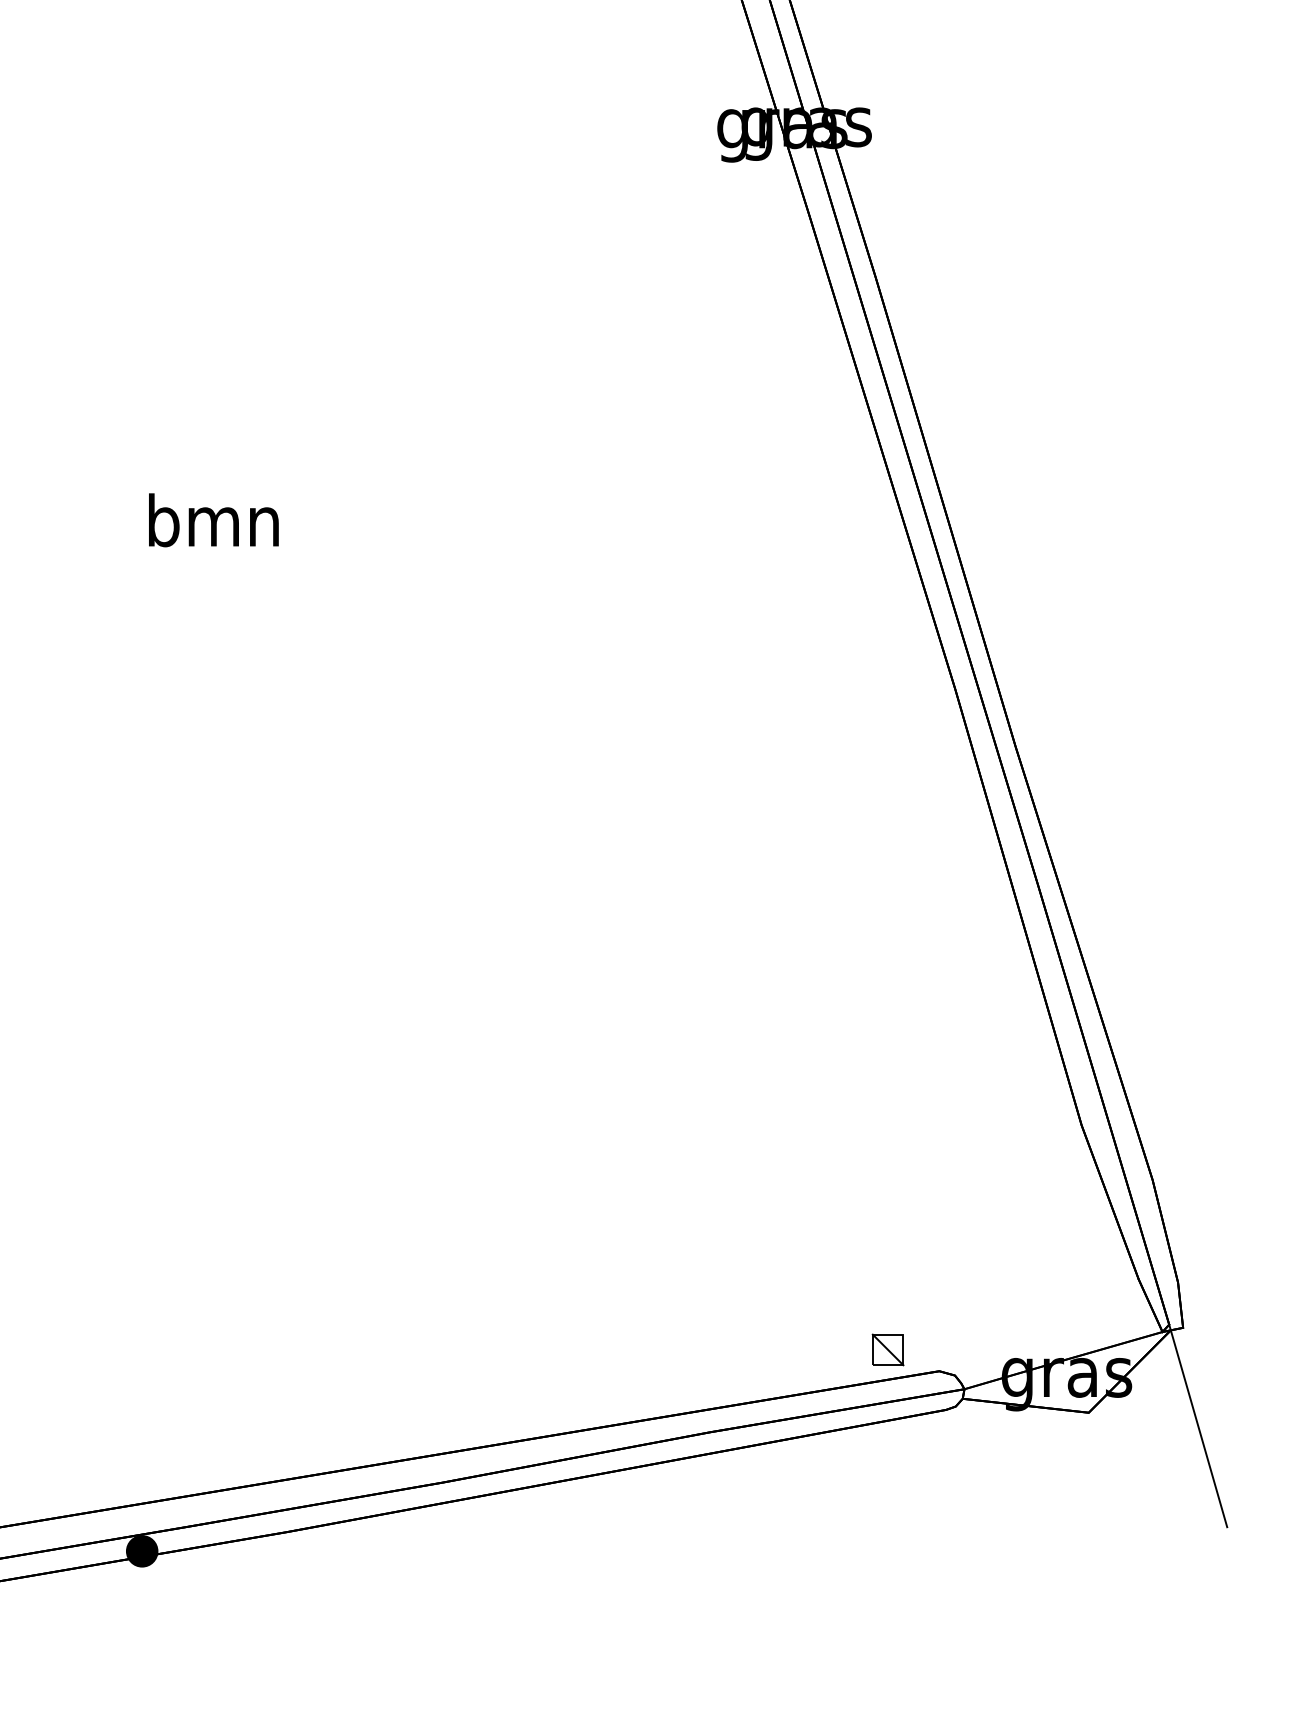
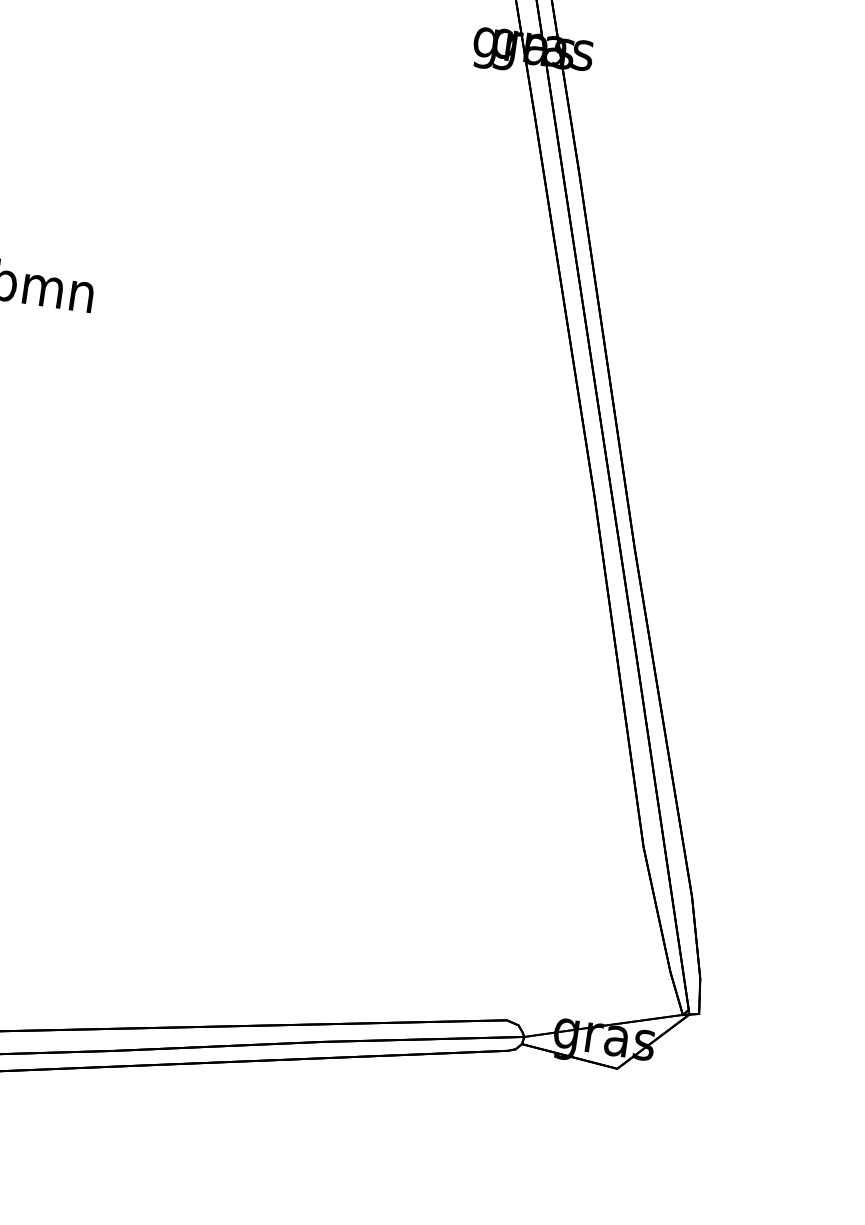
part: (887, 1349) -> (469, 997), removed
line: (1198, 1428) -> (699, 1093), removed

